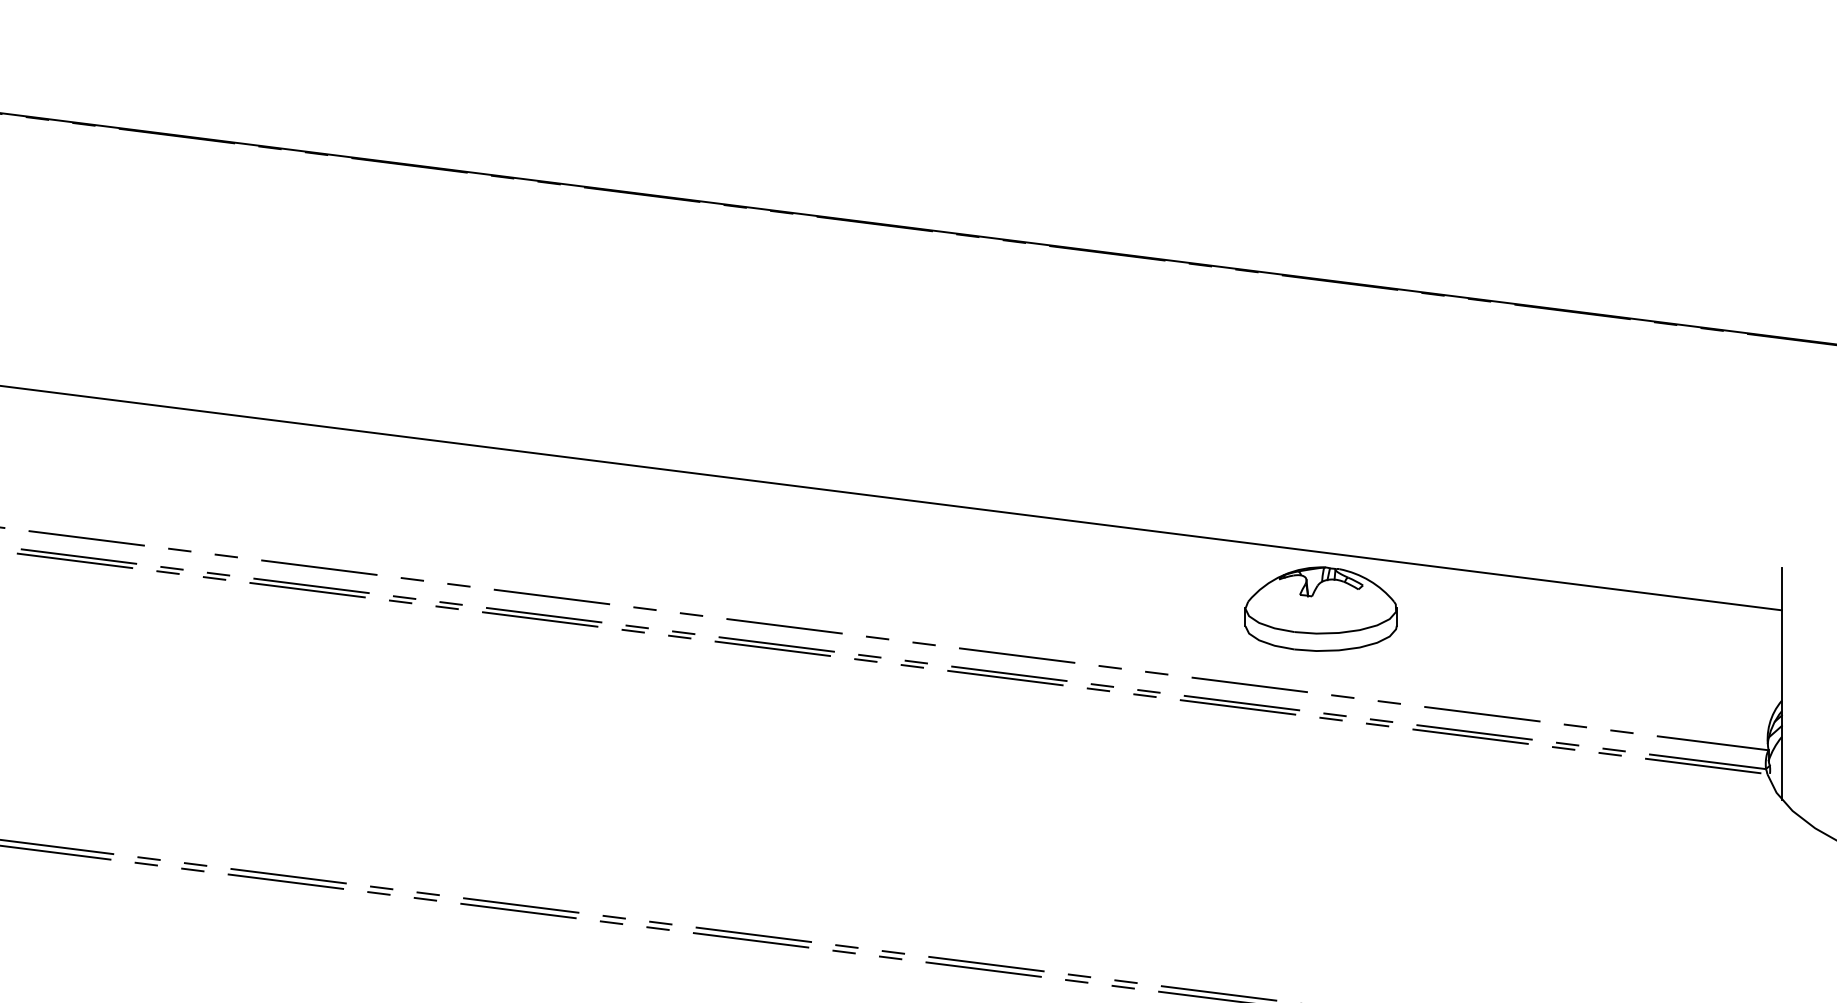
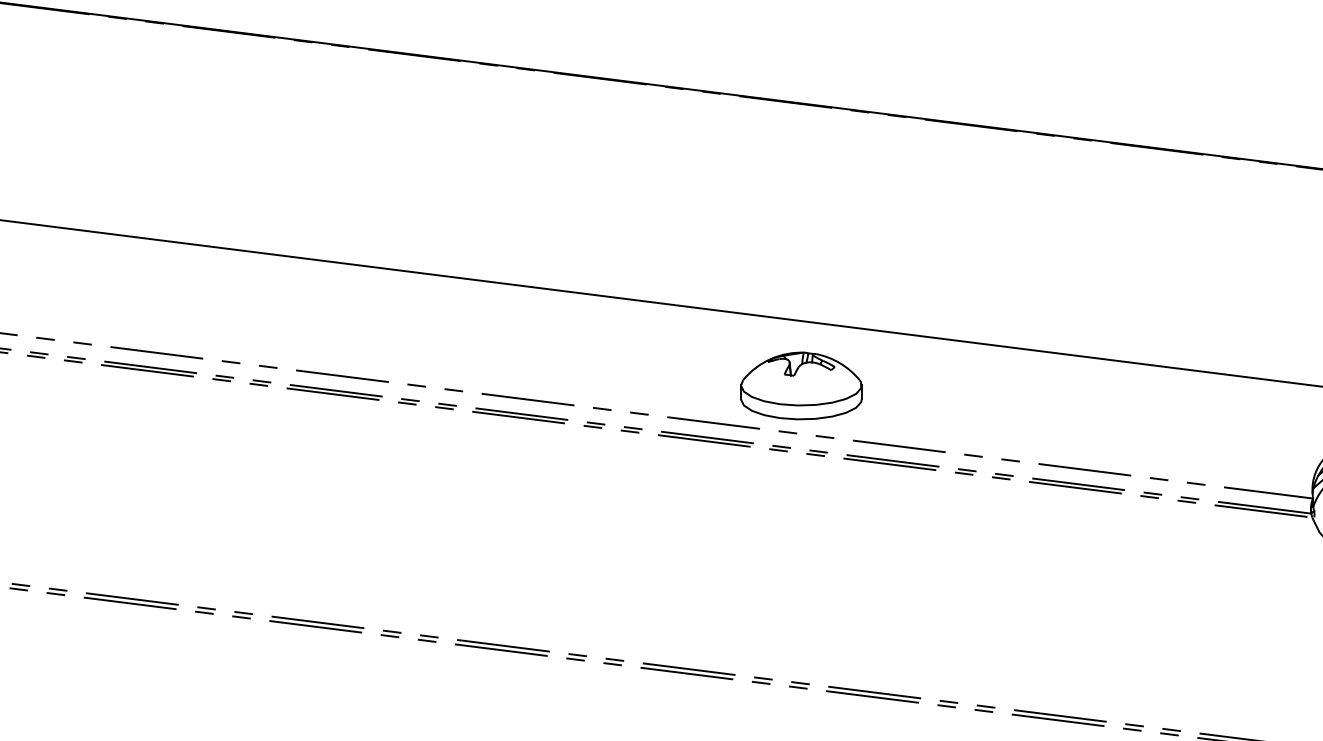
part: (1320, 608) -> (800, 385), moved

